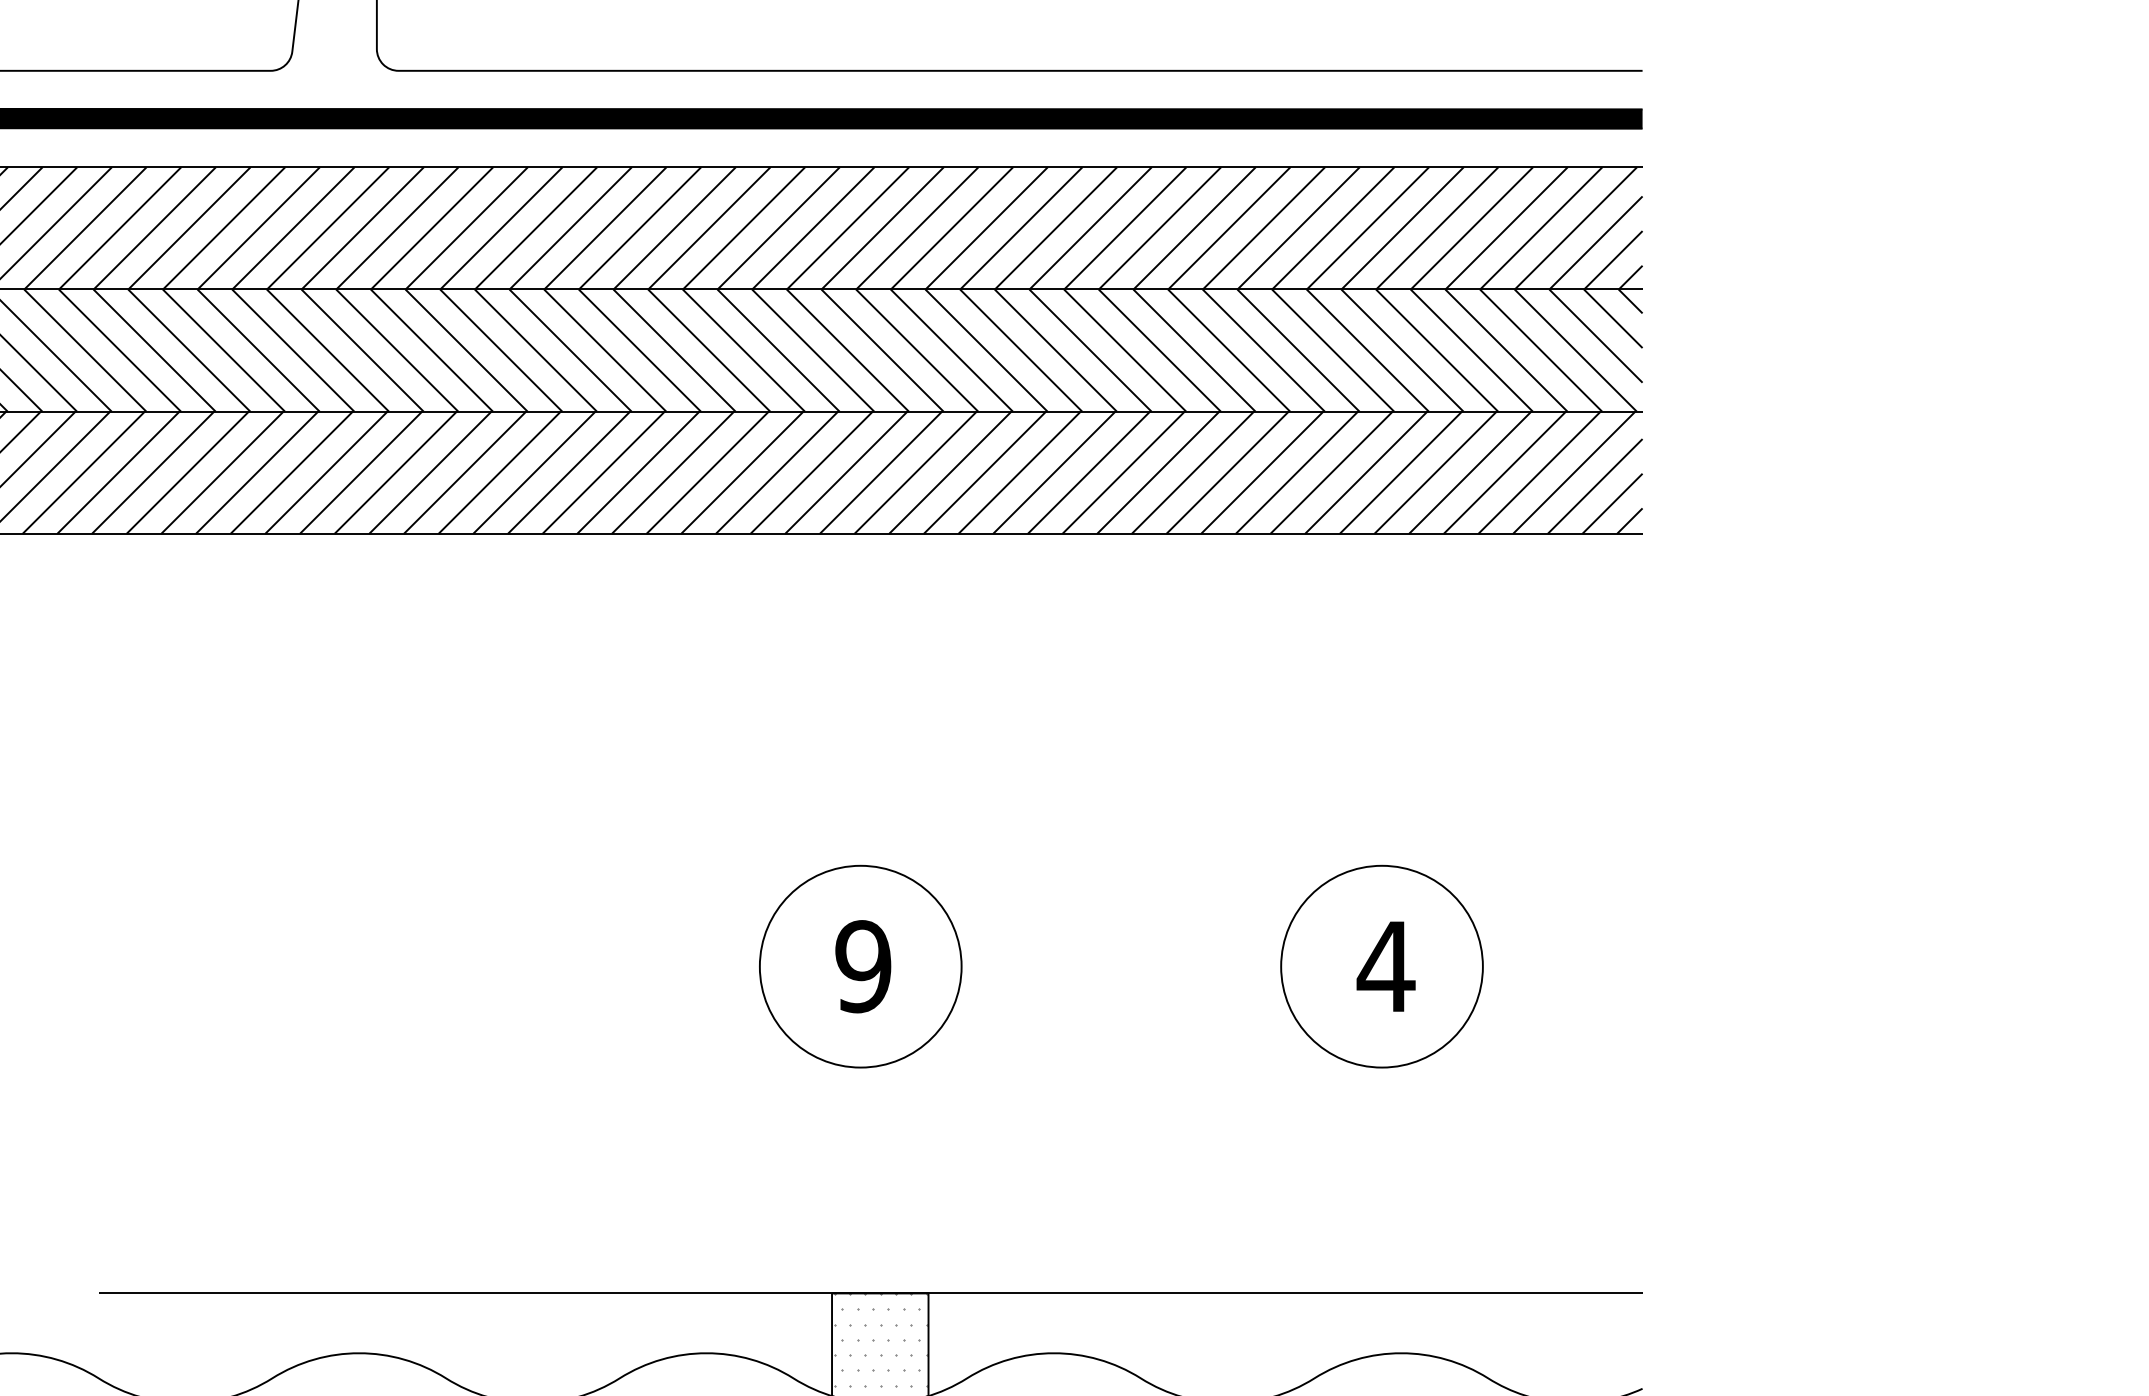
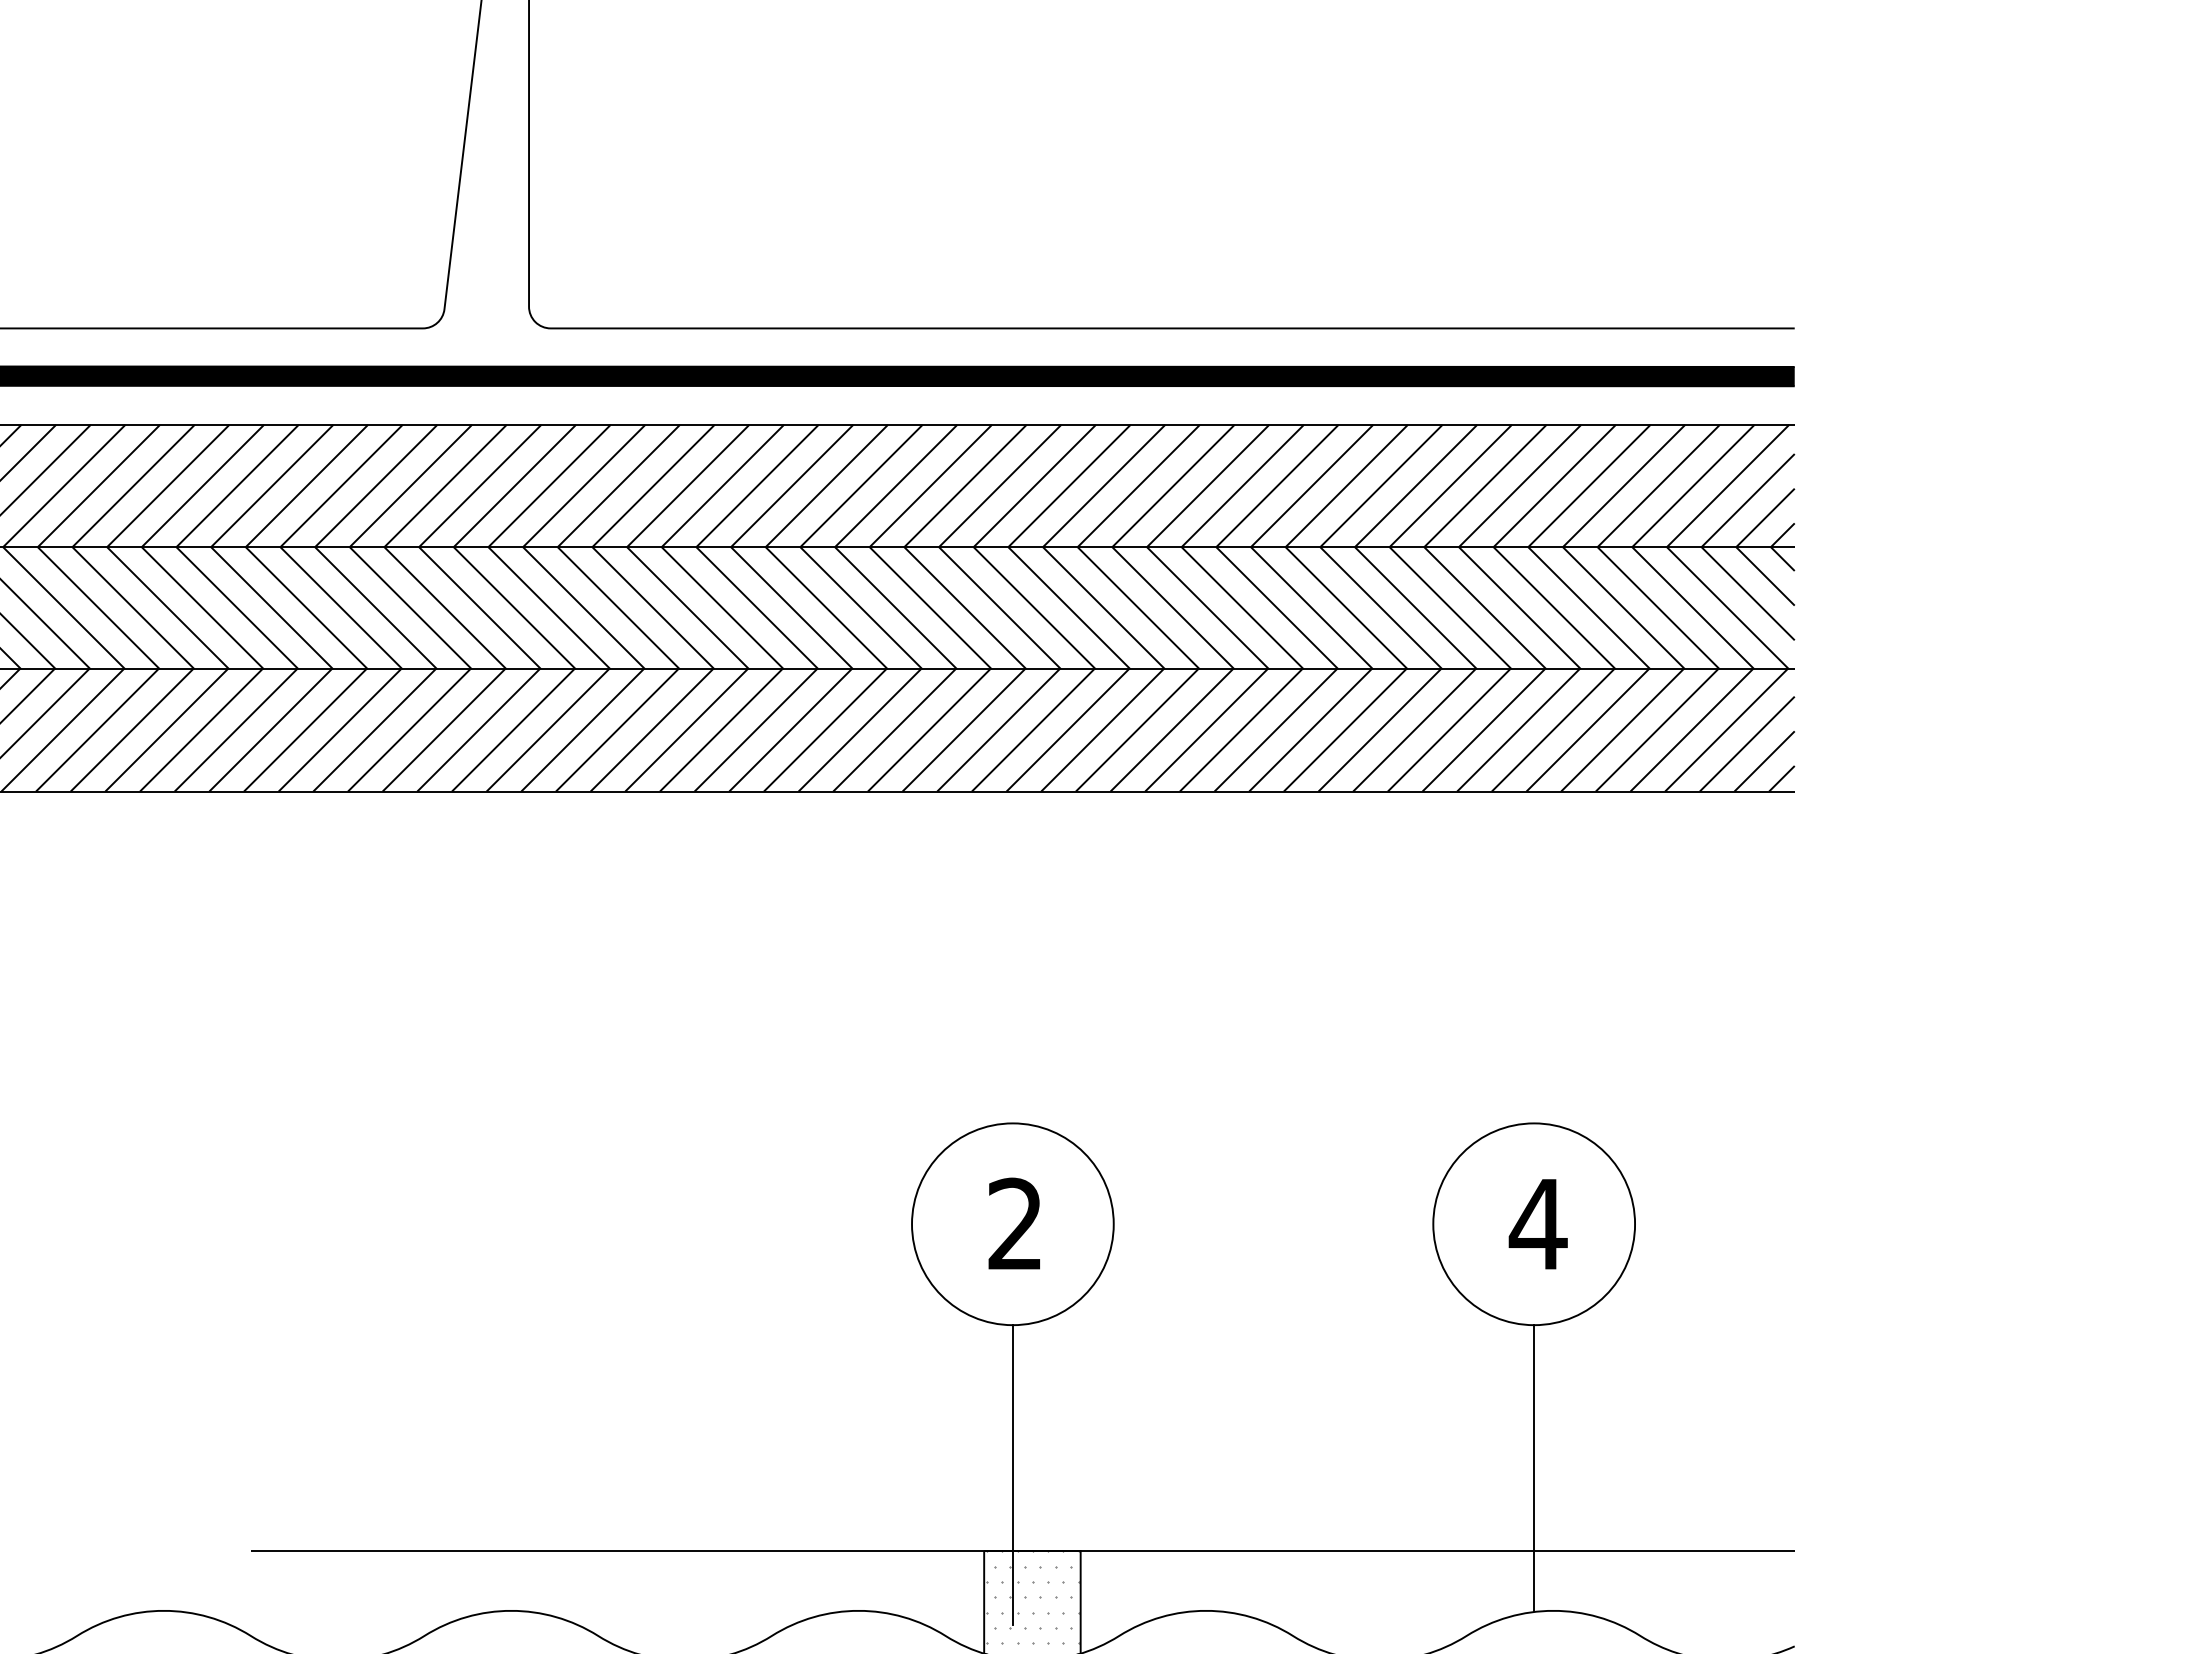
text: (863, 965) -> (1015, 1223), 9 -> 2
line: (1382, 1209) -> (1534, 1467), added
line: (860, 1217) -> (1012, 1475), added

